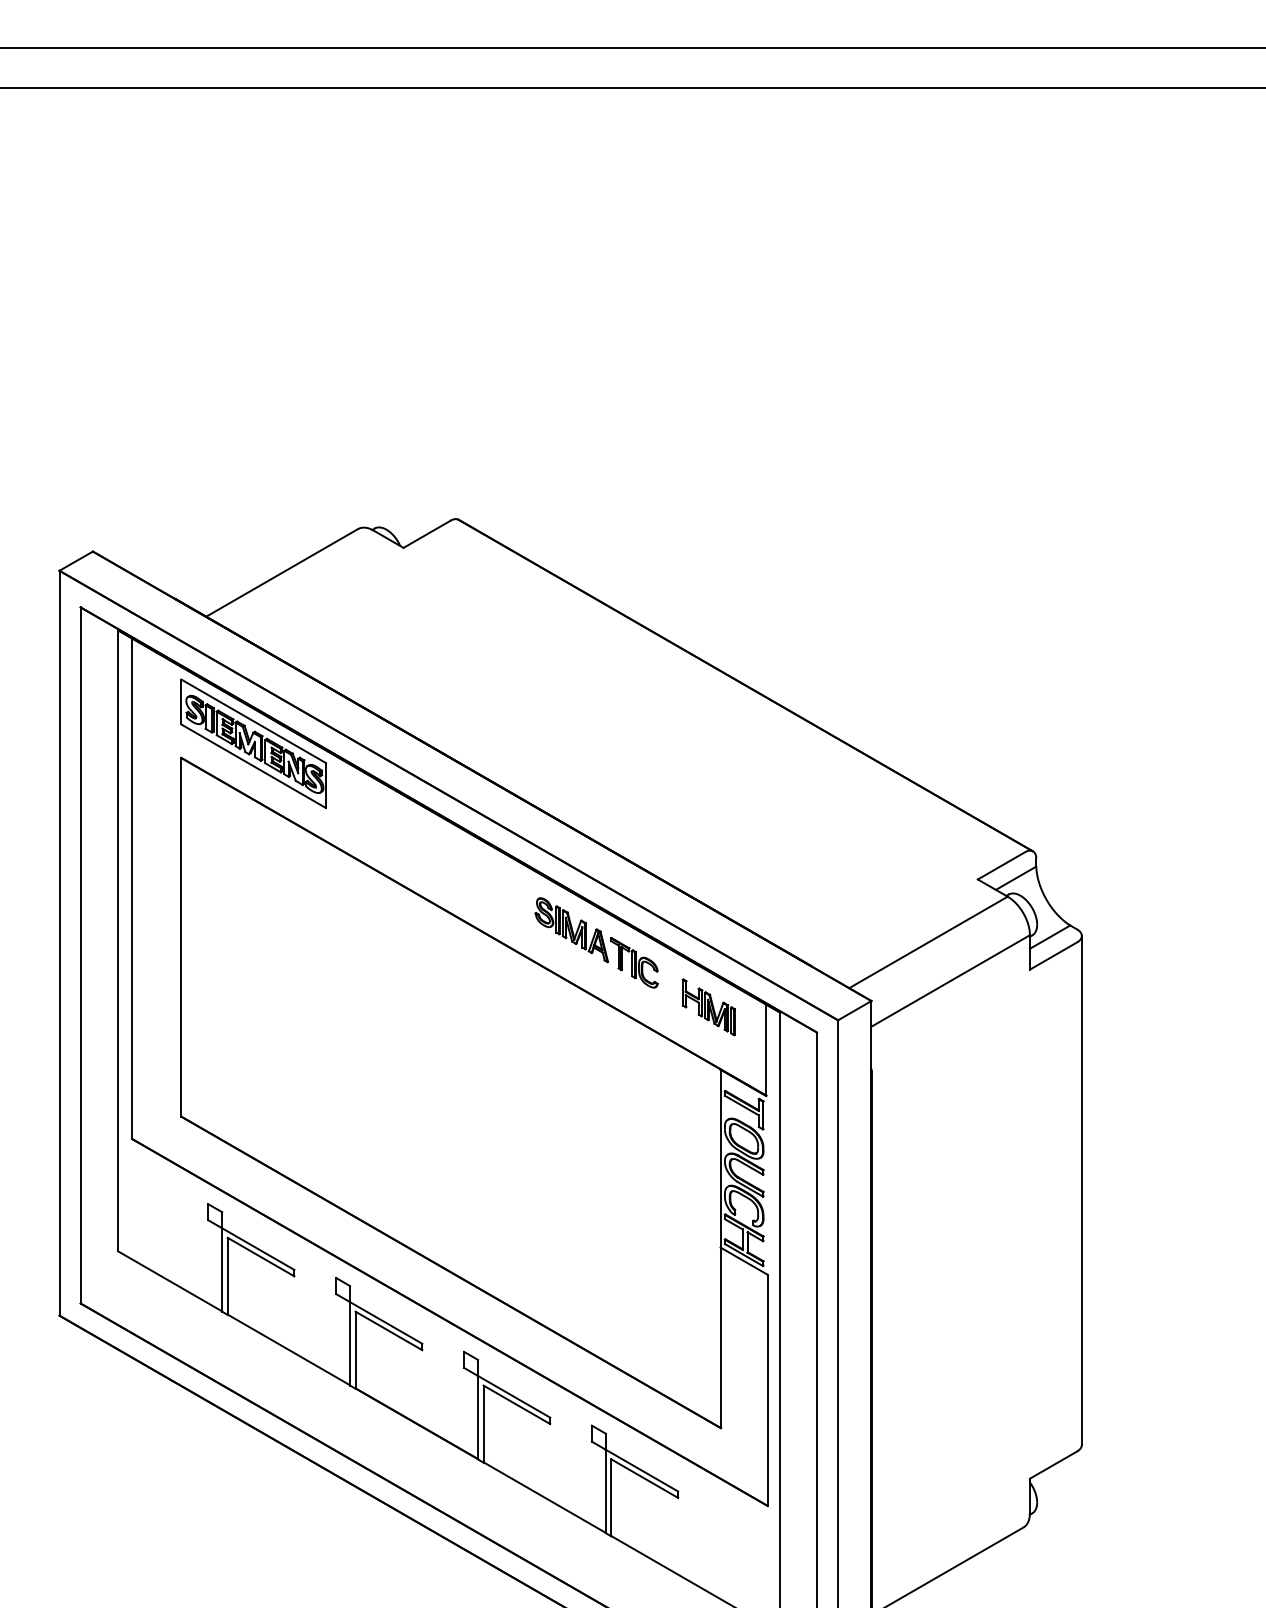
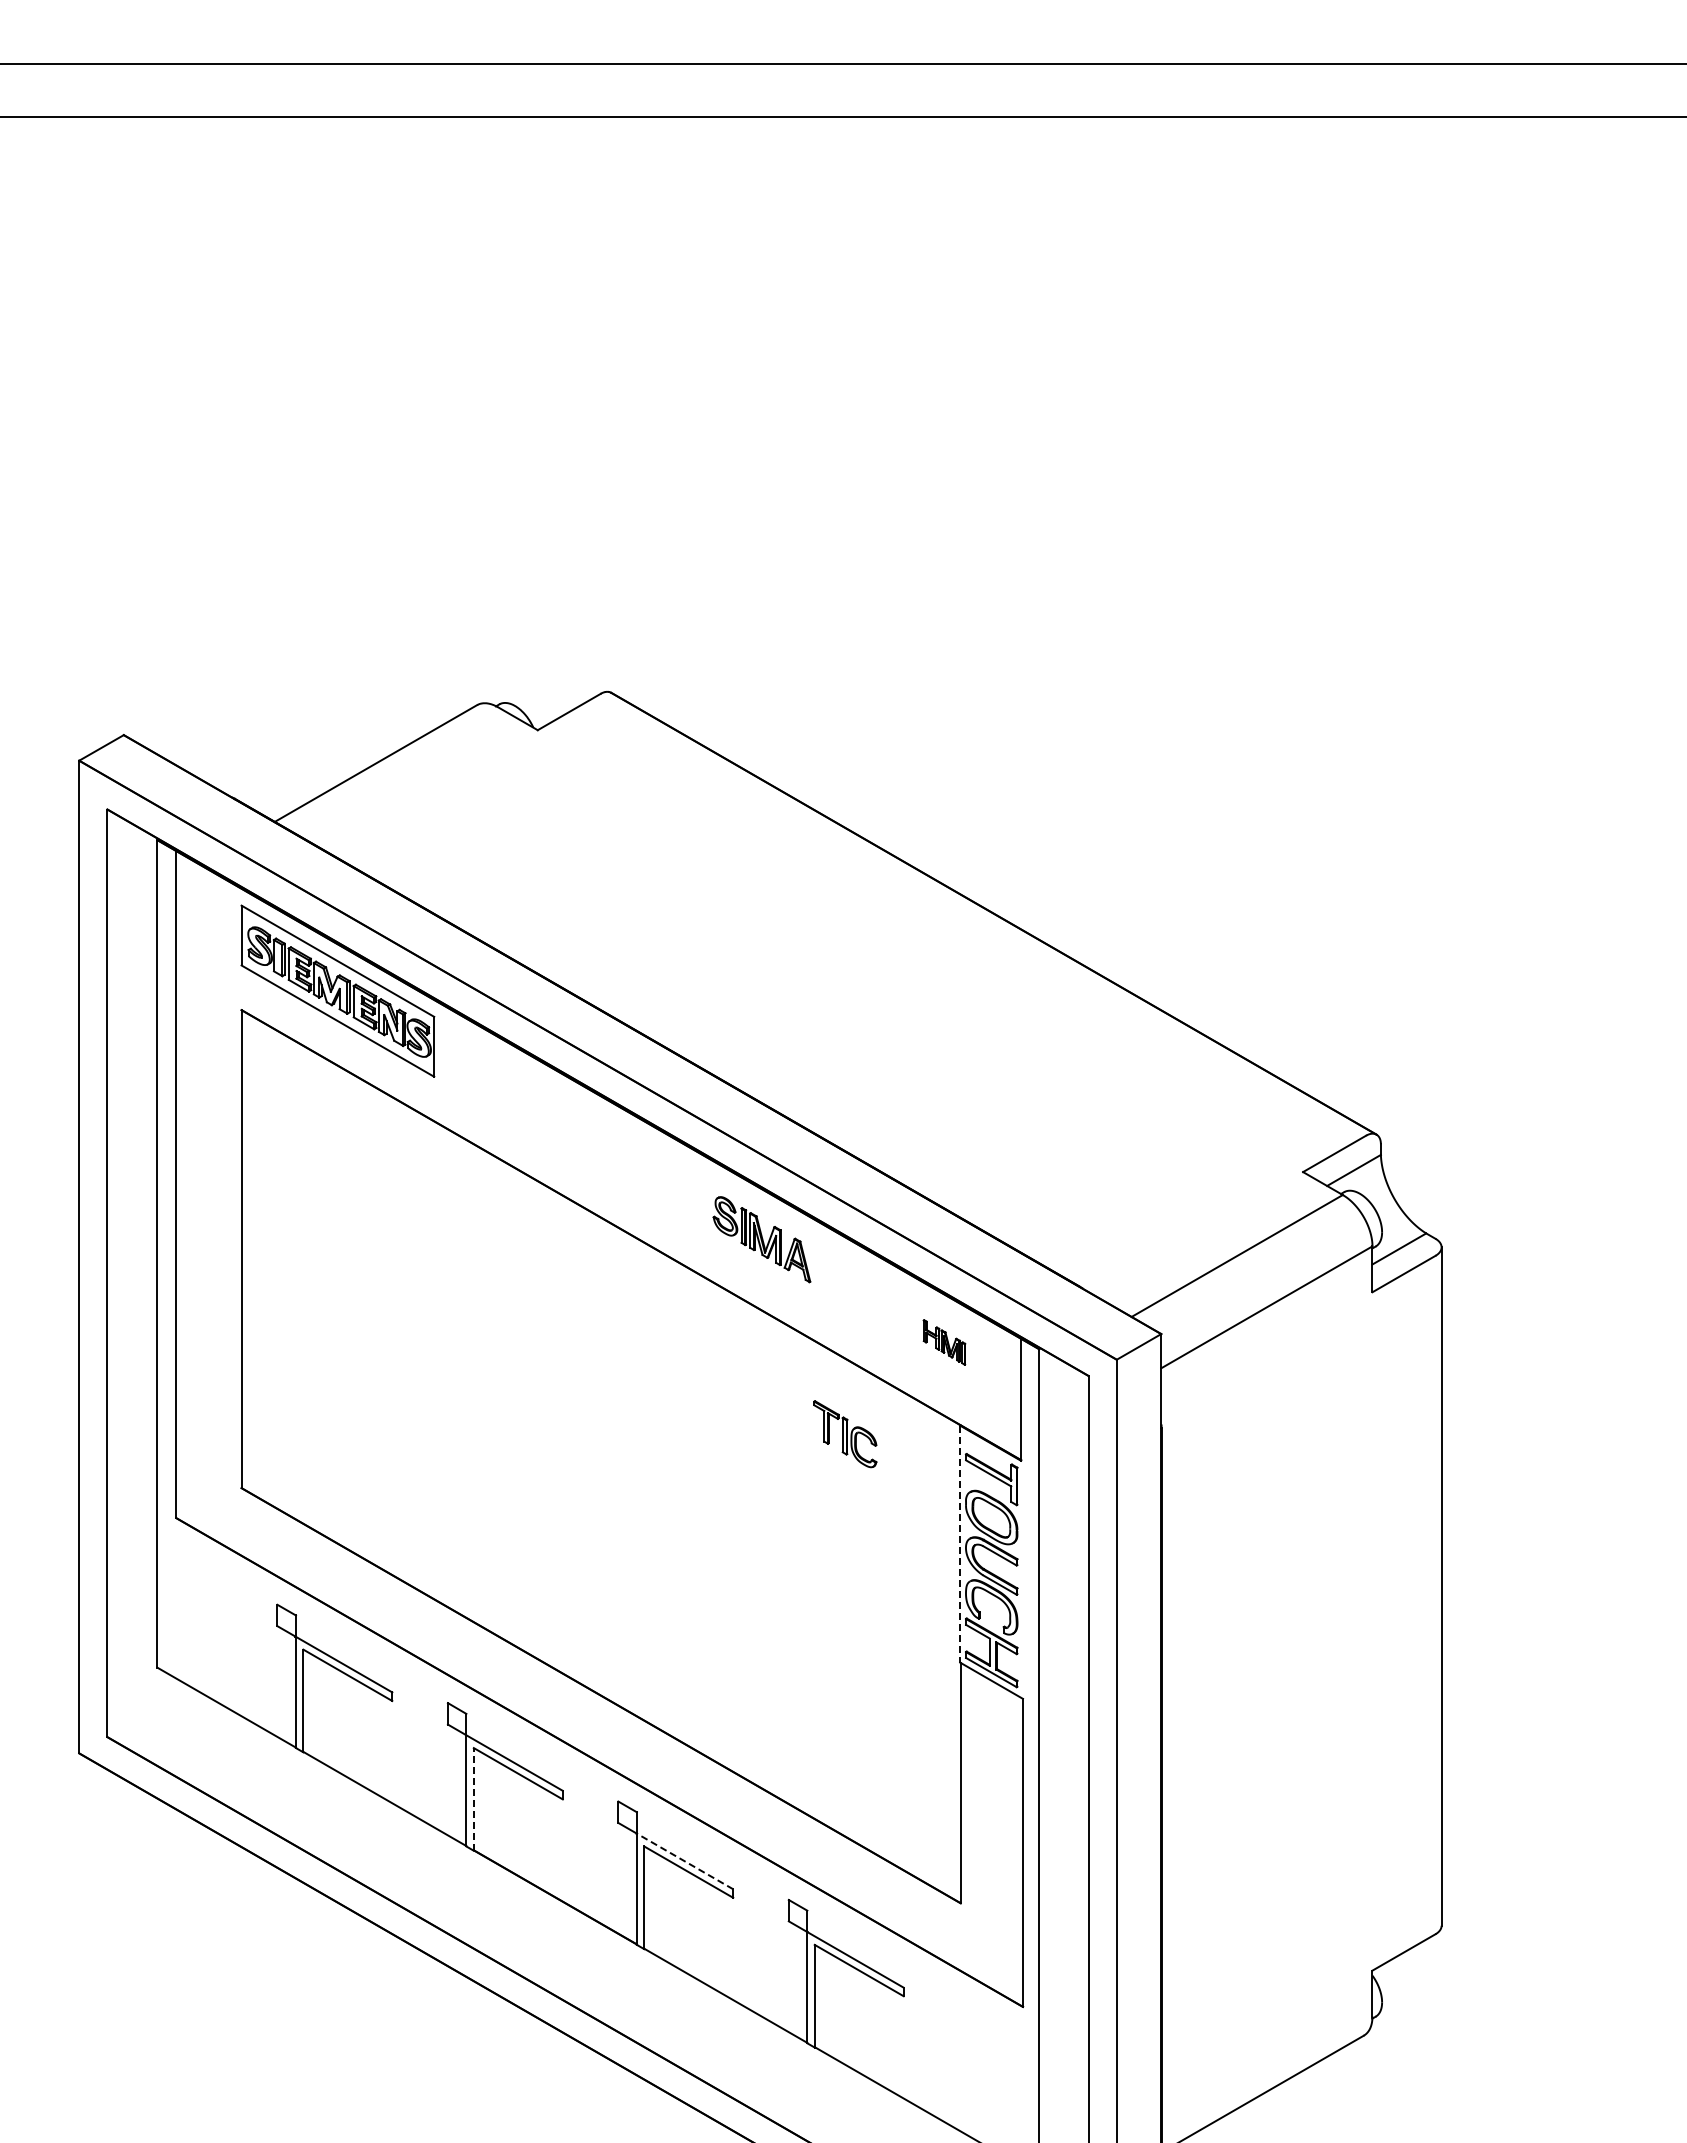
part: (634, 963) -> (845, 1434), moved
part: (708, 1007) -> (944, 1342), size x0.6
line: (720, 1158) -> (960, 1544), solid -> dashed
line: (355, 1349) -> (473, 1798), solid -> dashed
line: (514, 1396) -> (685, 1861), solid -> dashed

